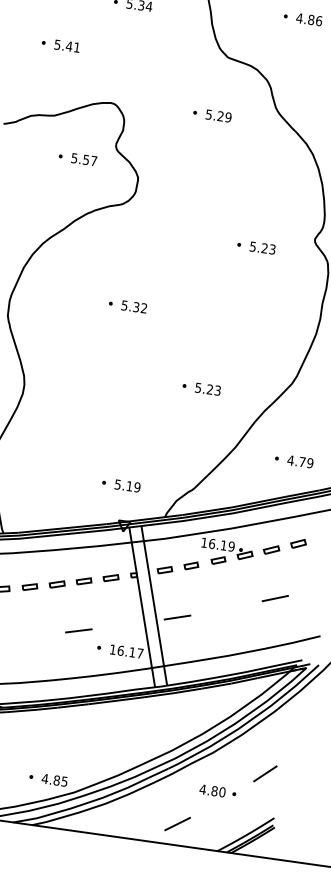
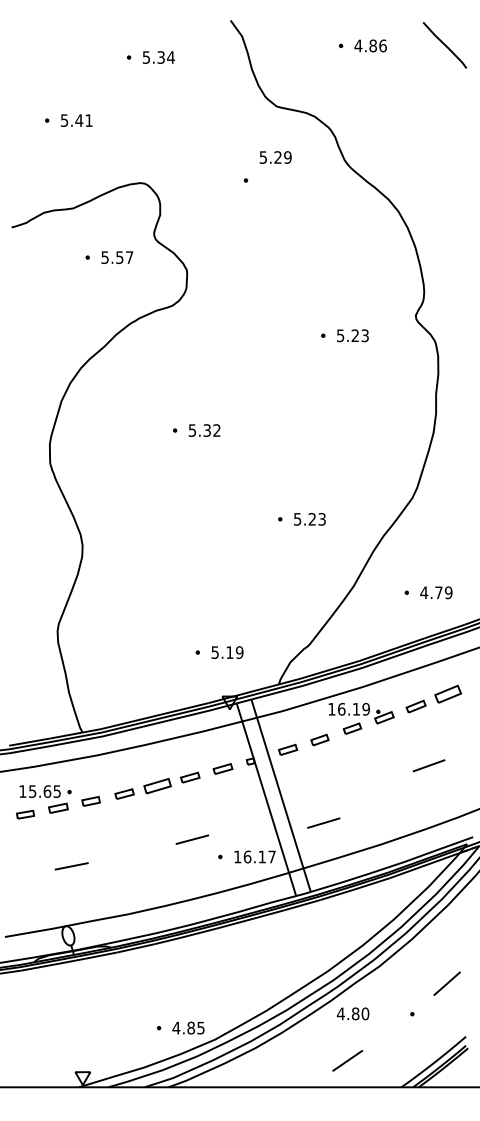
text: (218, 116) -> (275, 157), moved
part: (298, 544) -> (448, 694), size x1.4
part: (57, 584) -> (157, 786), size x1.4
line: (177, 617) -> (323, 822), moved
text: (212, 790) -> (352, 1013), moved

